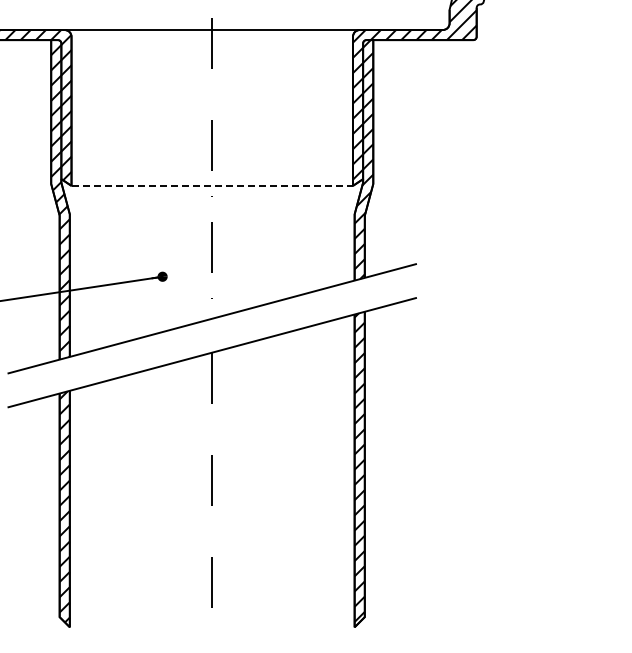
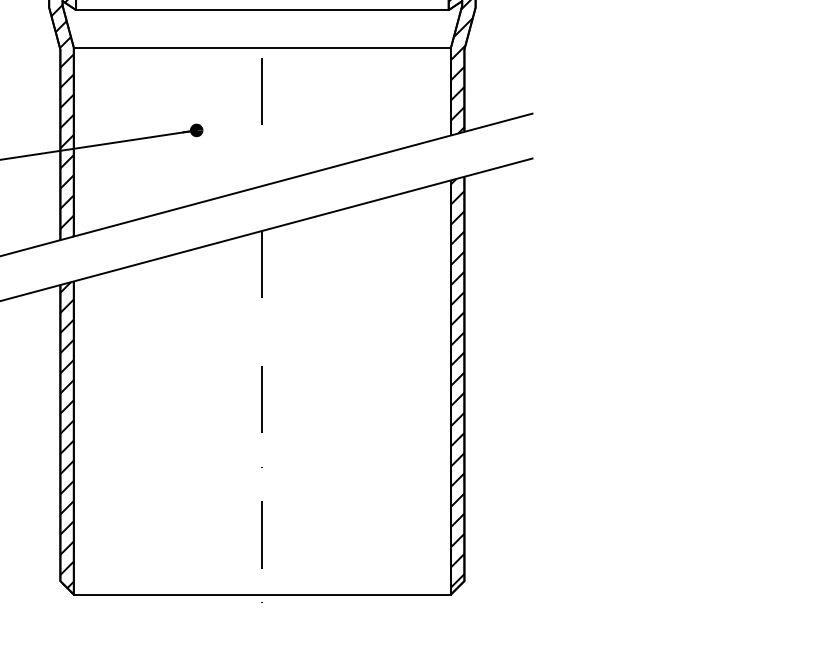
line: (212, 185) -> (262, 9), dashed -> solid
line: (211, 214) -> (261, 47), added
line: (211, 627) -> (261, 594), added

